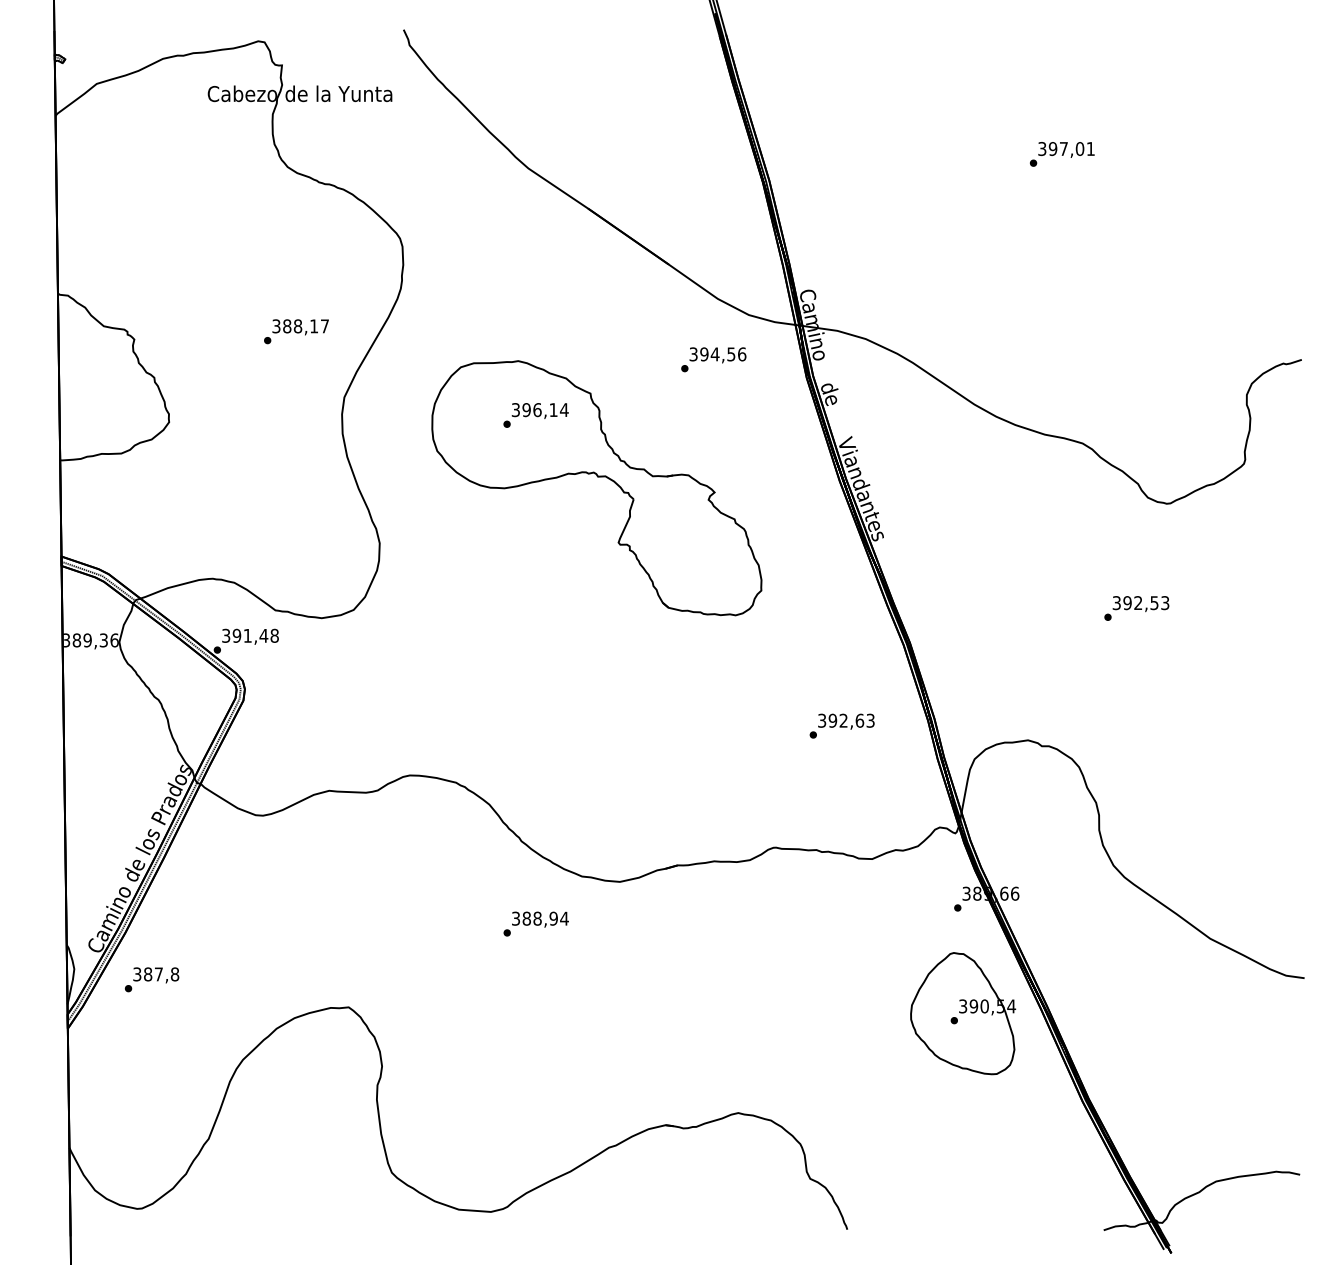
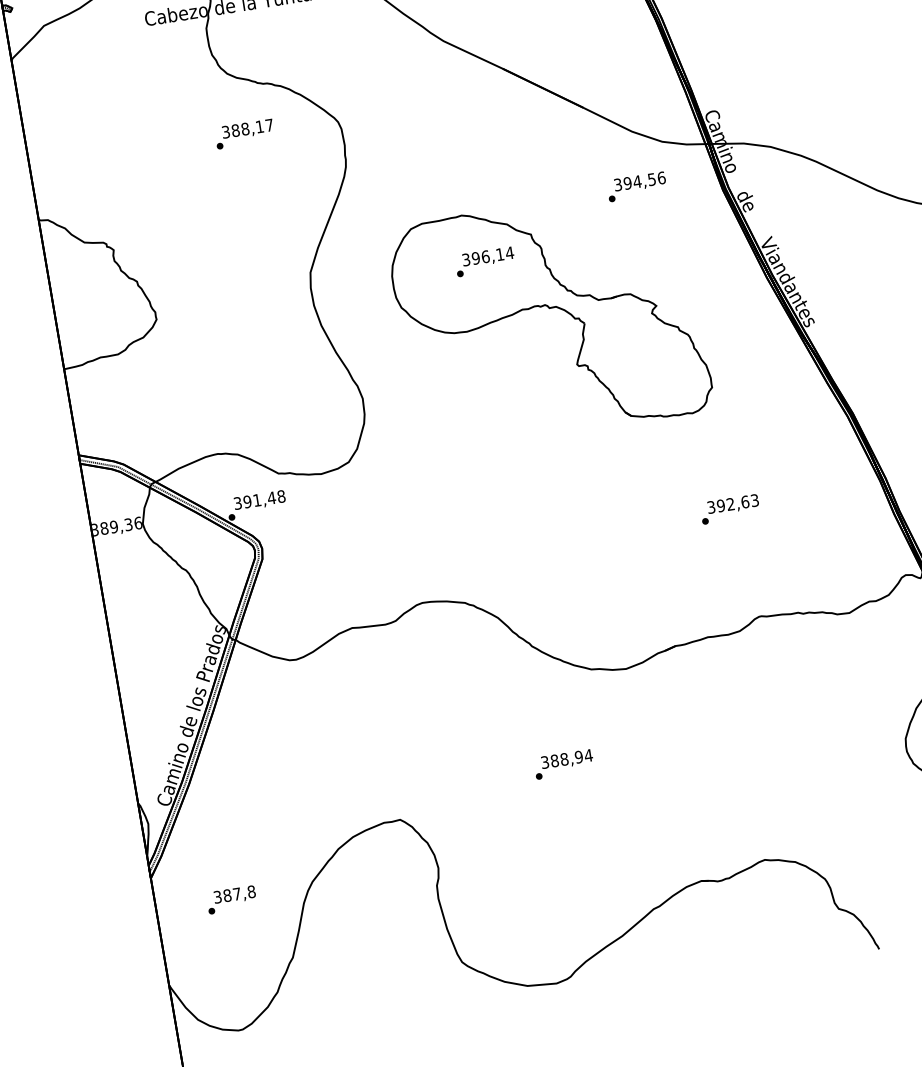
text: (296, 331) -> (244, 133), moved
text: (841, 725) -> (729, 508), moved
text: (535, 923) -> (563, 764), moved
text: (151, 979) -> (231, 899), moved

